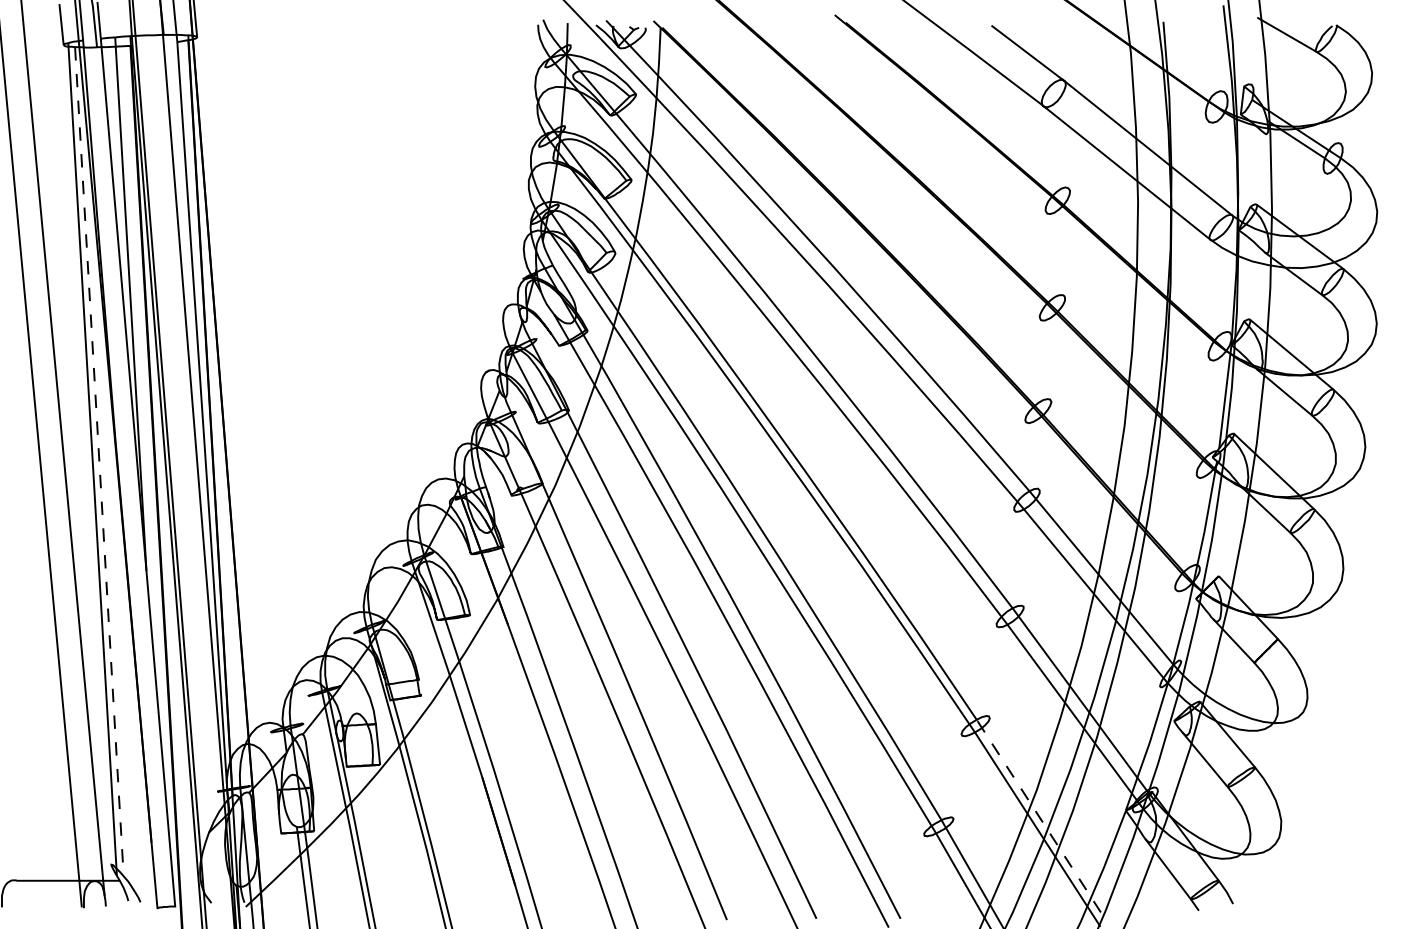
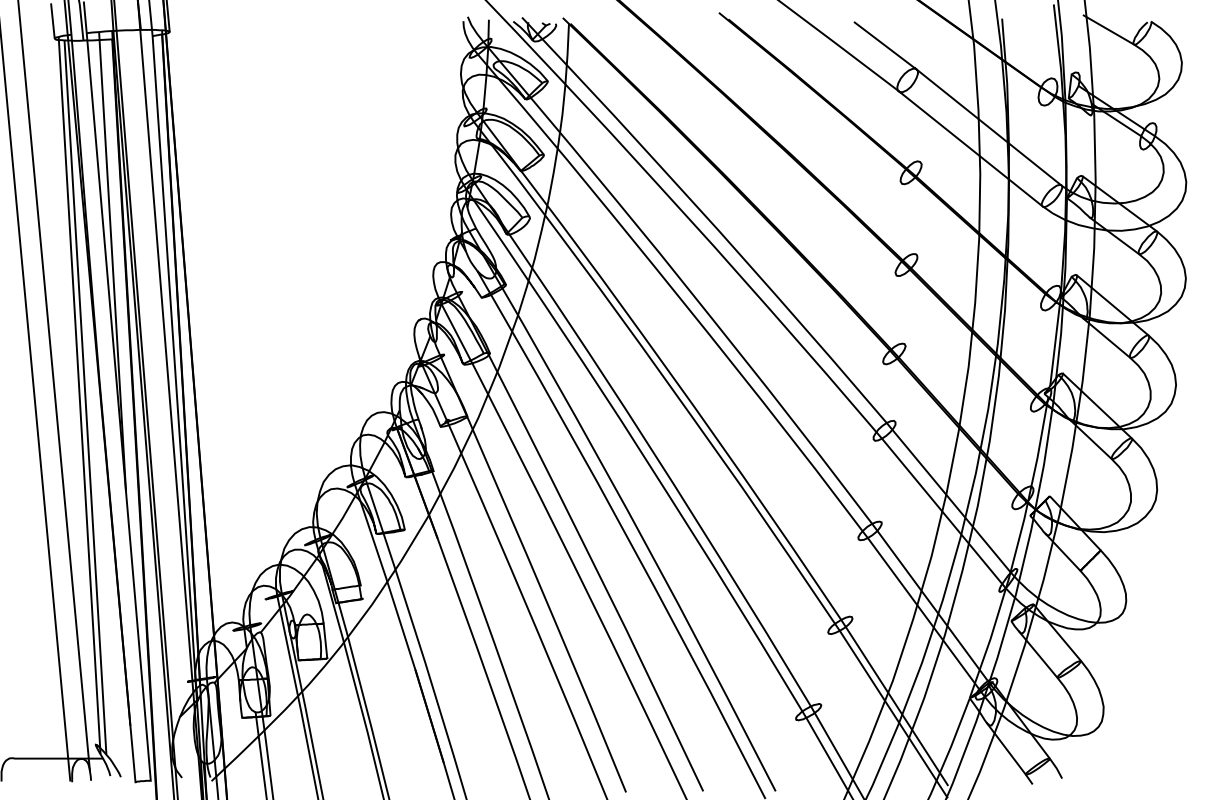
line: (99, 461) -> (85, 397), dashed -> solid
line: (1038, 815) -> (894, 702), dashed -> solid

